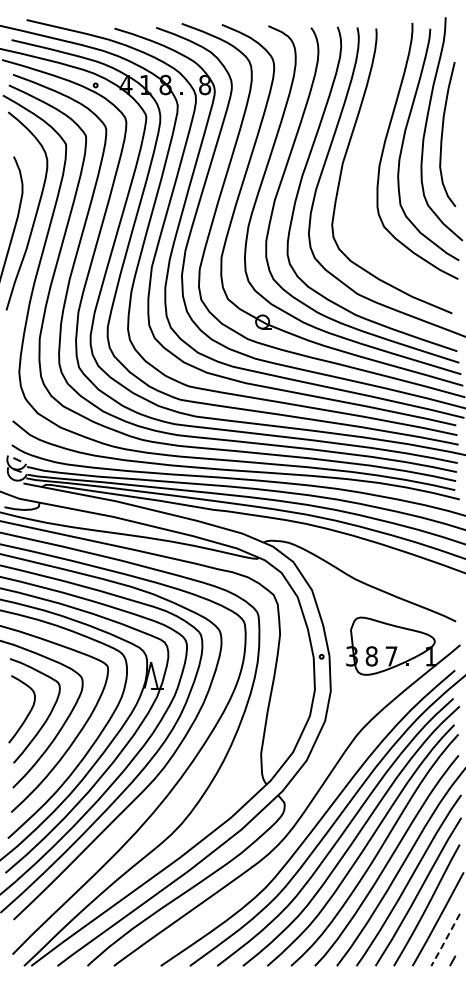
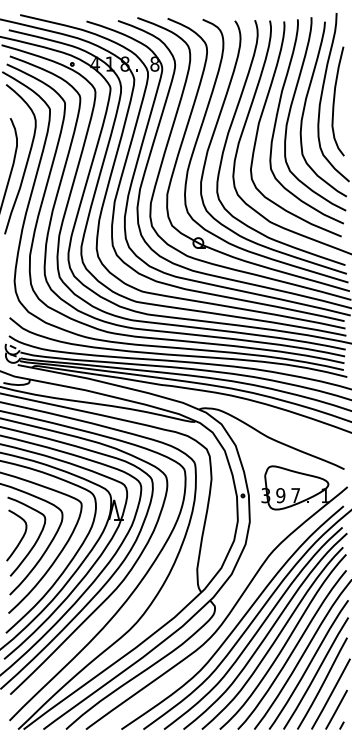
curve: (367, 154) -> (277, 116), added
text: (371, 656) -> (280, 495), 8 -> 9
line: (445, 940) -> (336, 710), dashed -> solid

